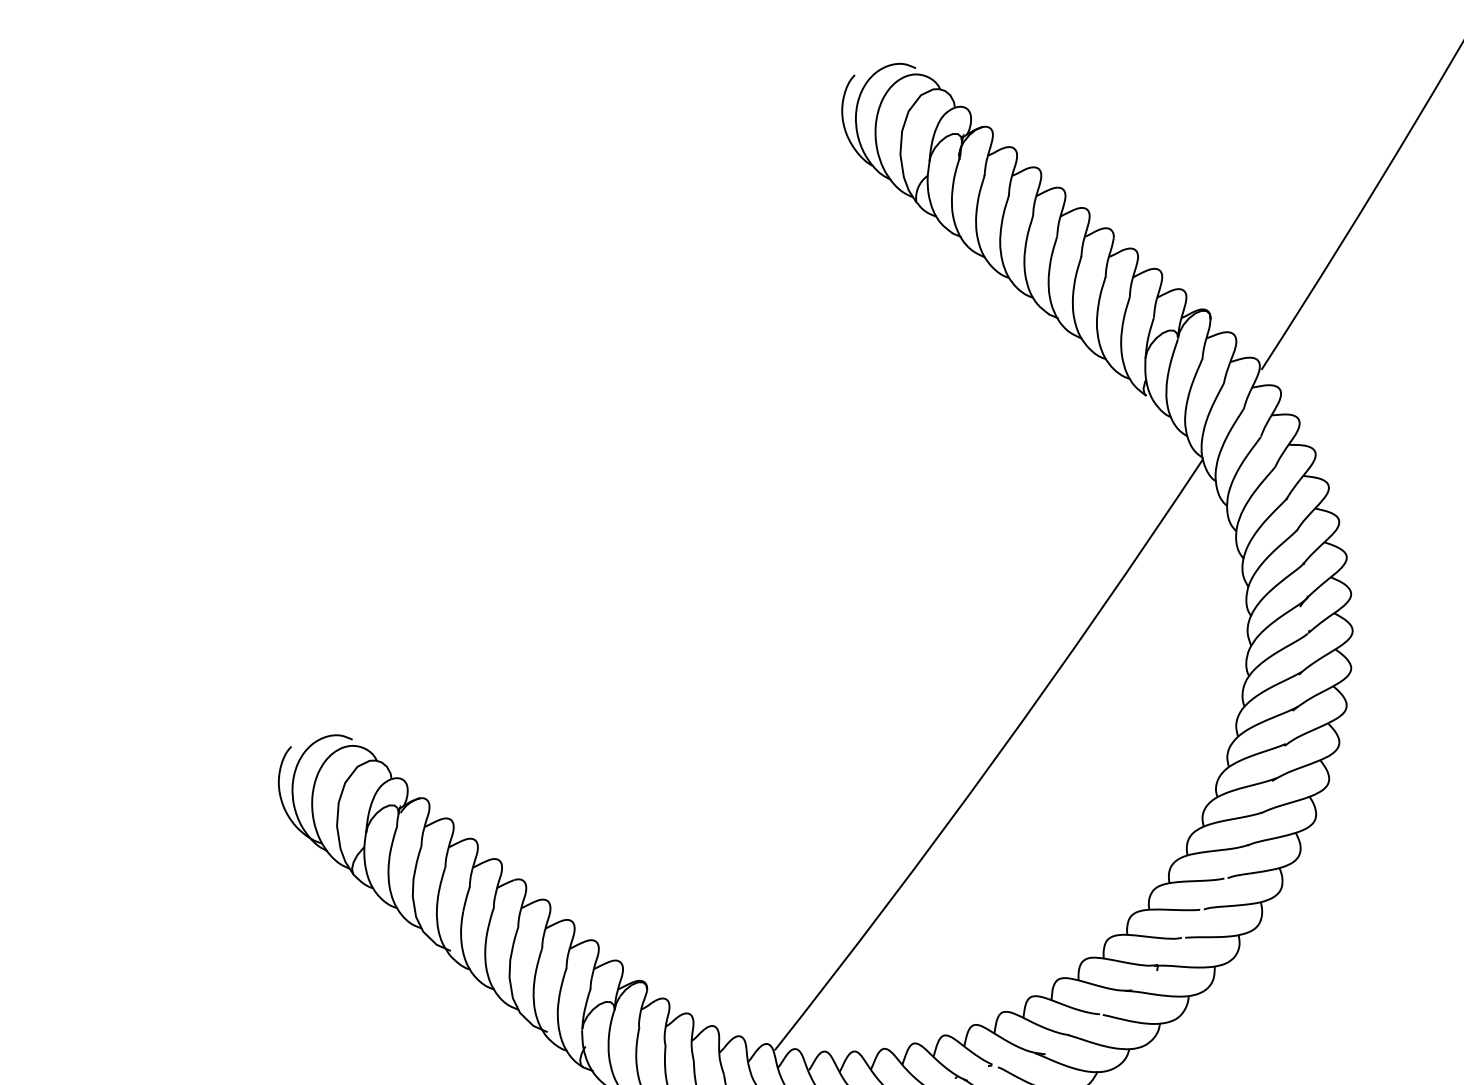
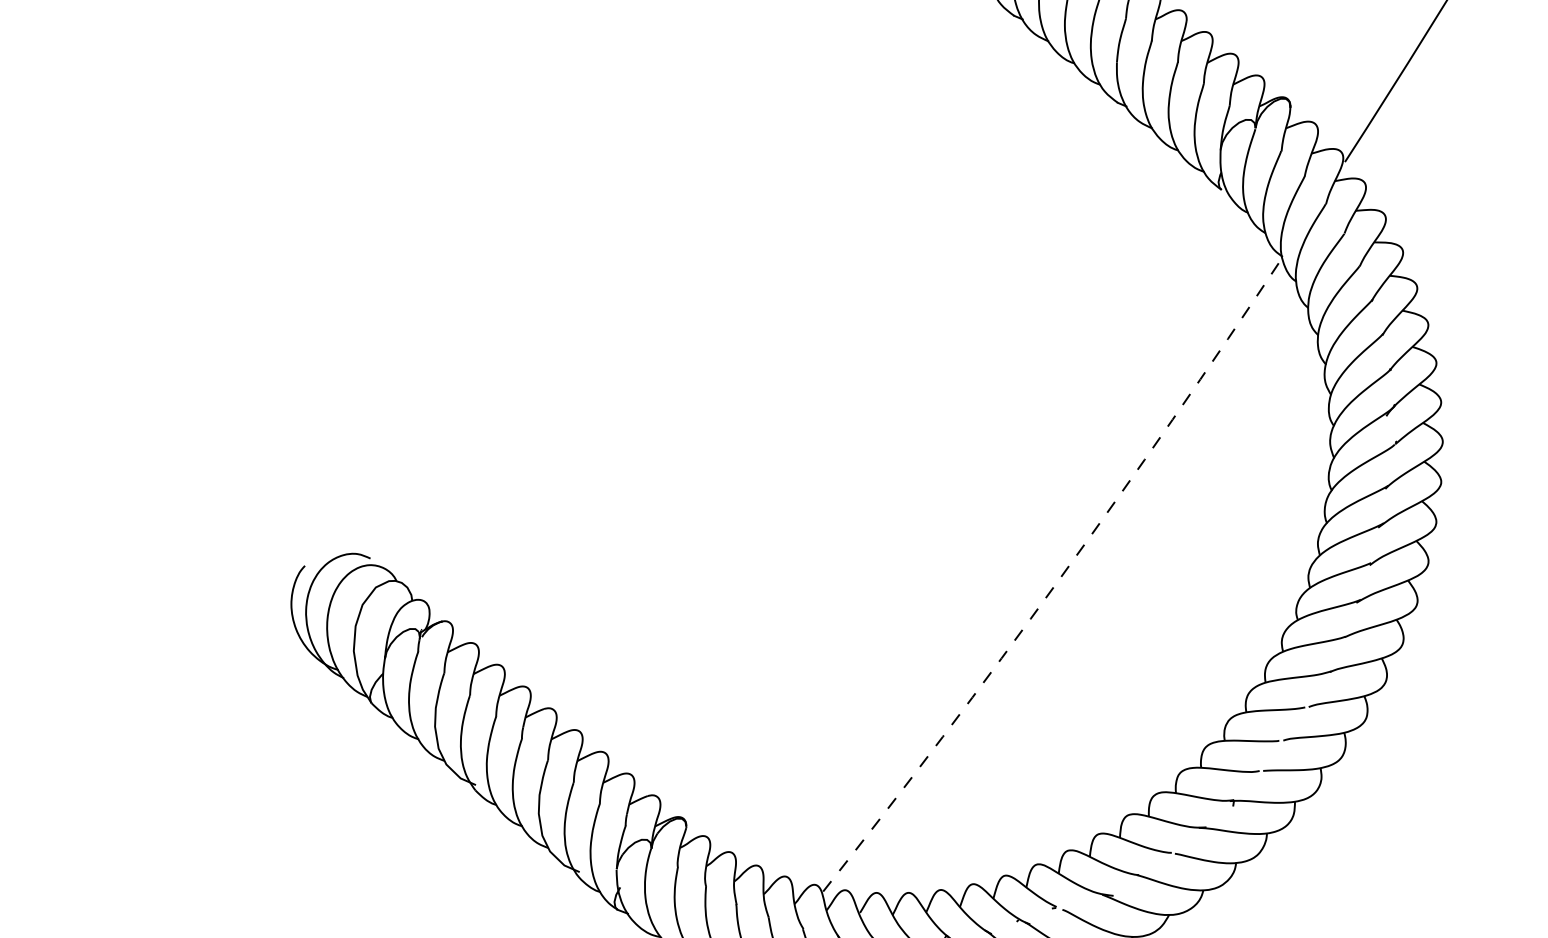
arc: (995, 759) -> (1059, 579), solid -> dashed

